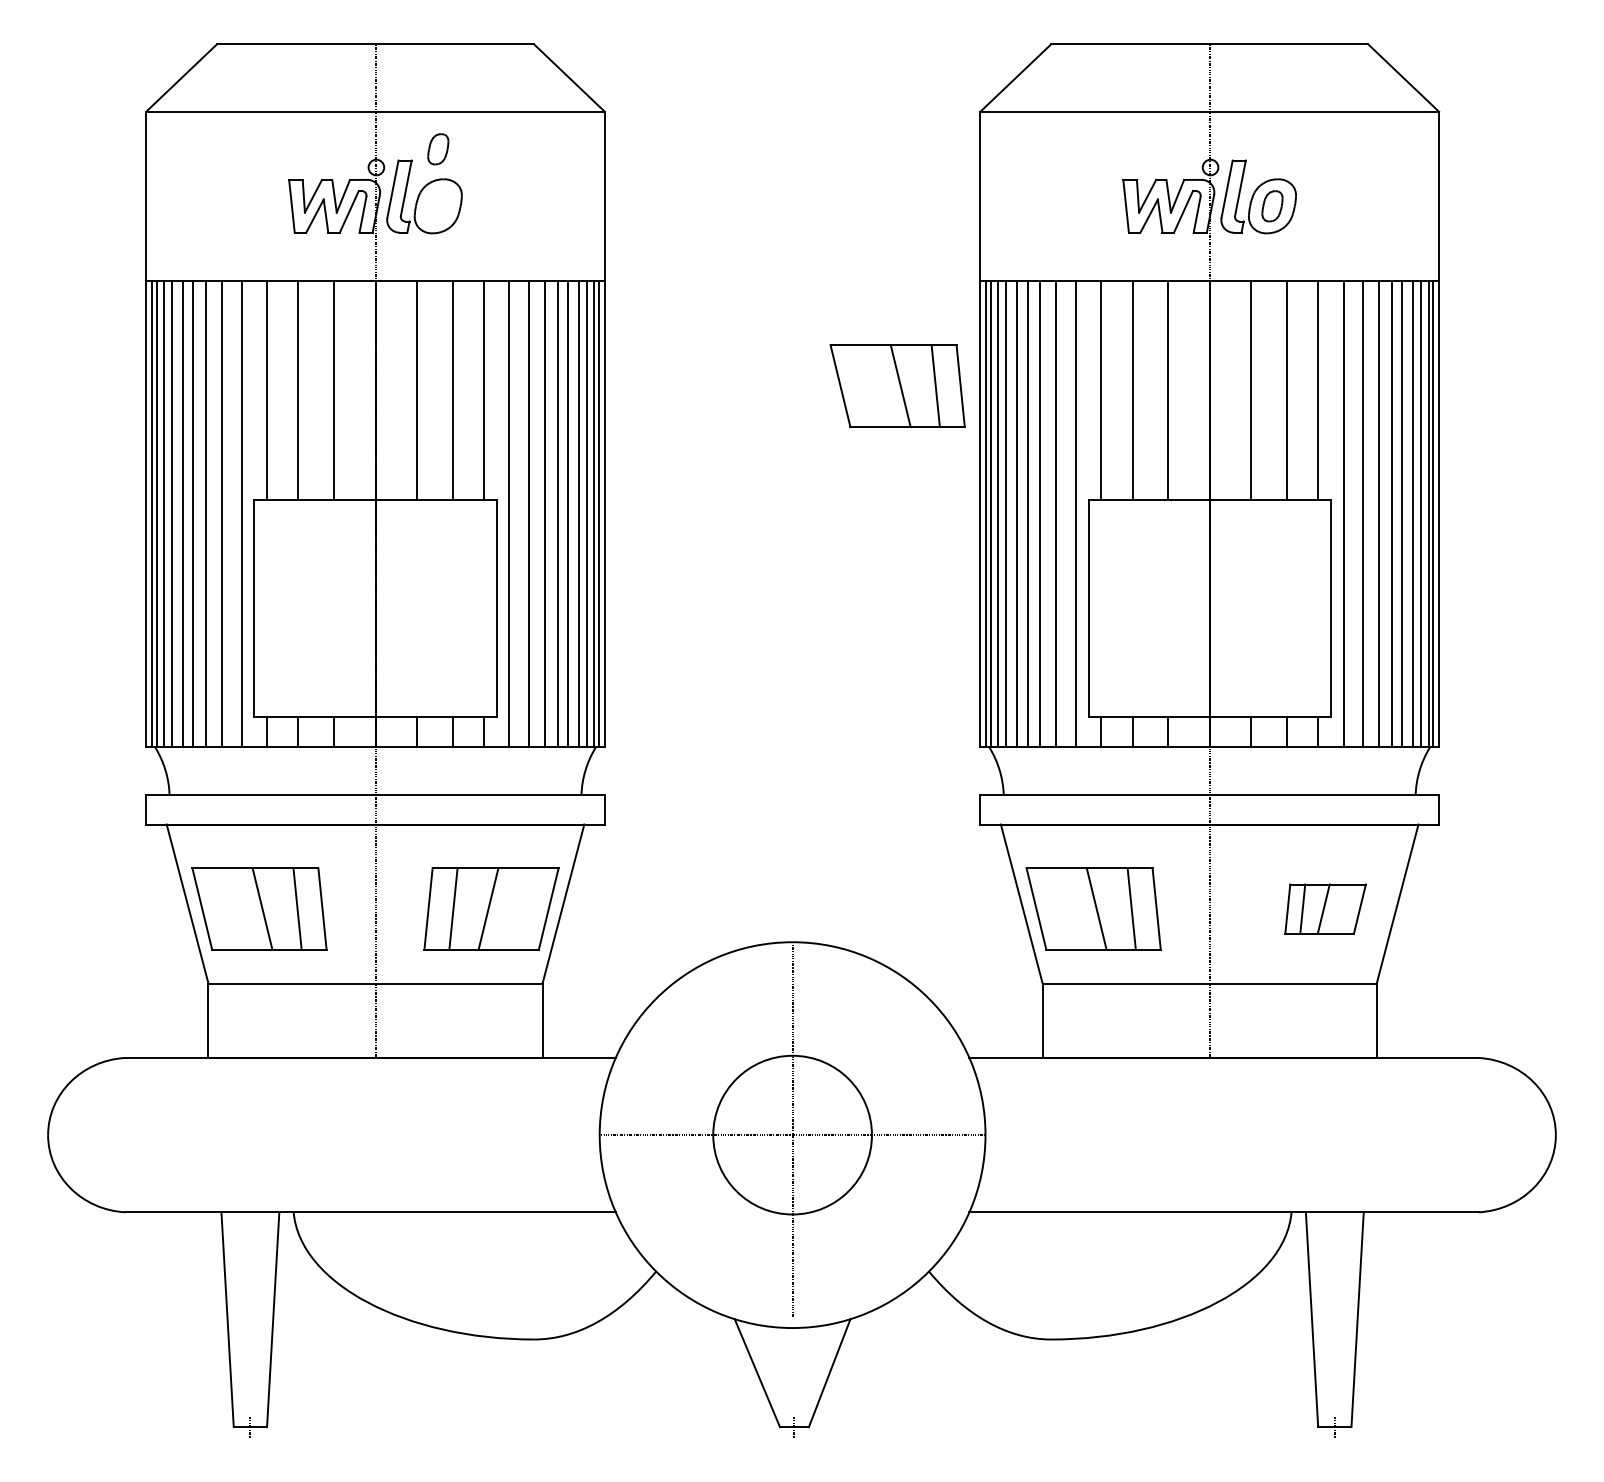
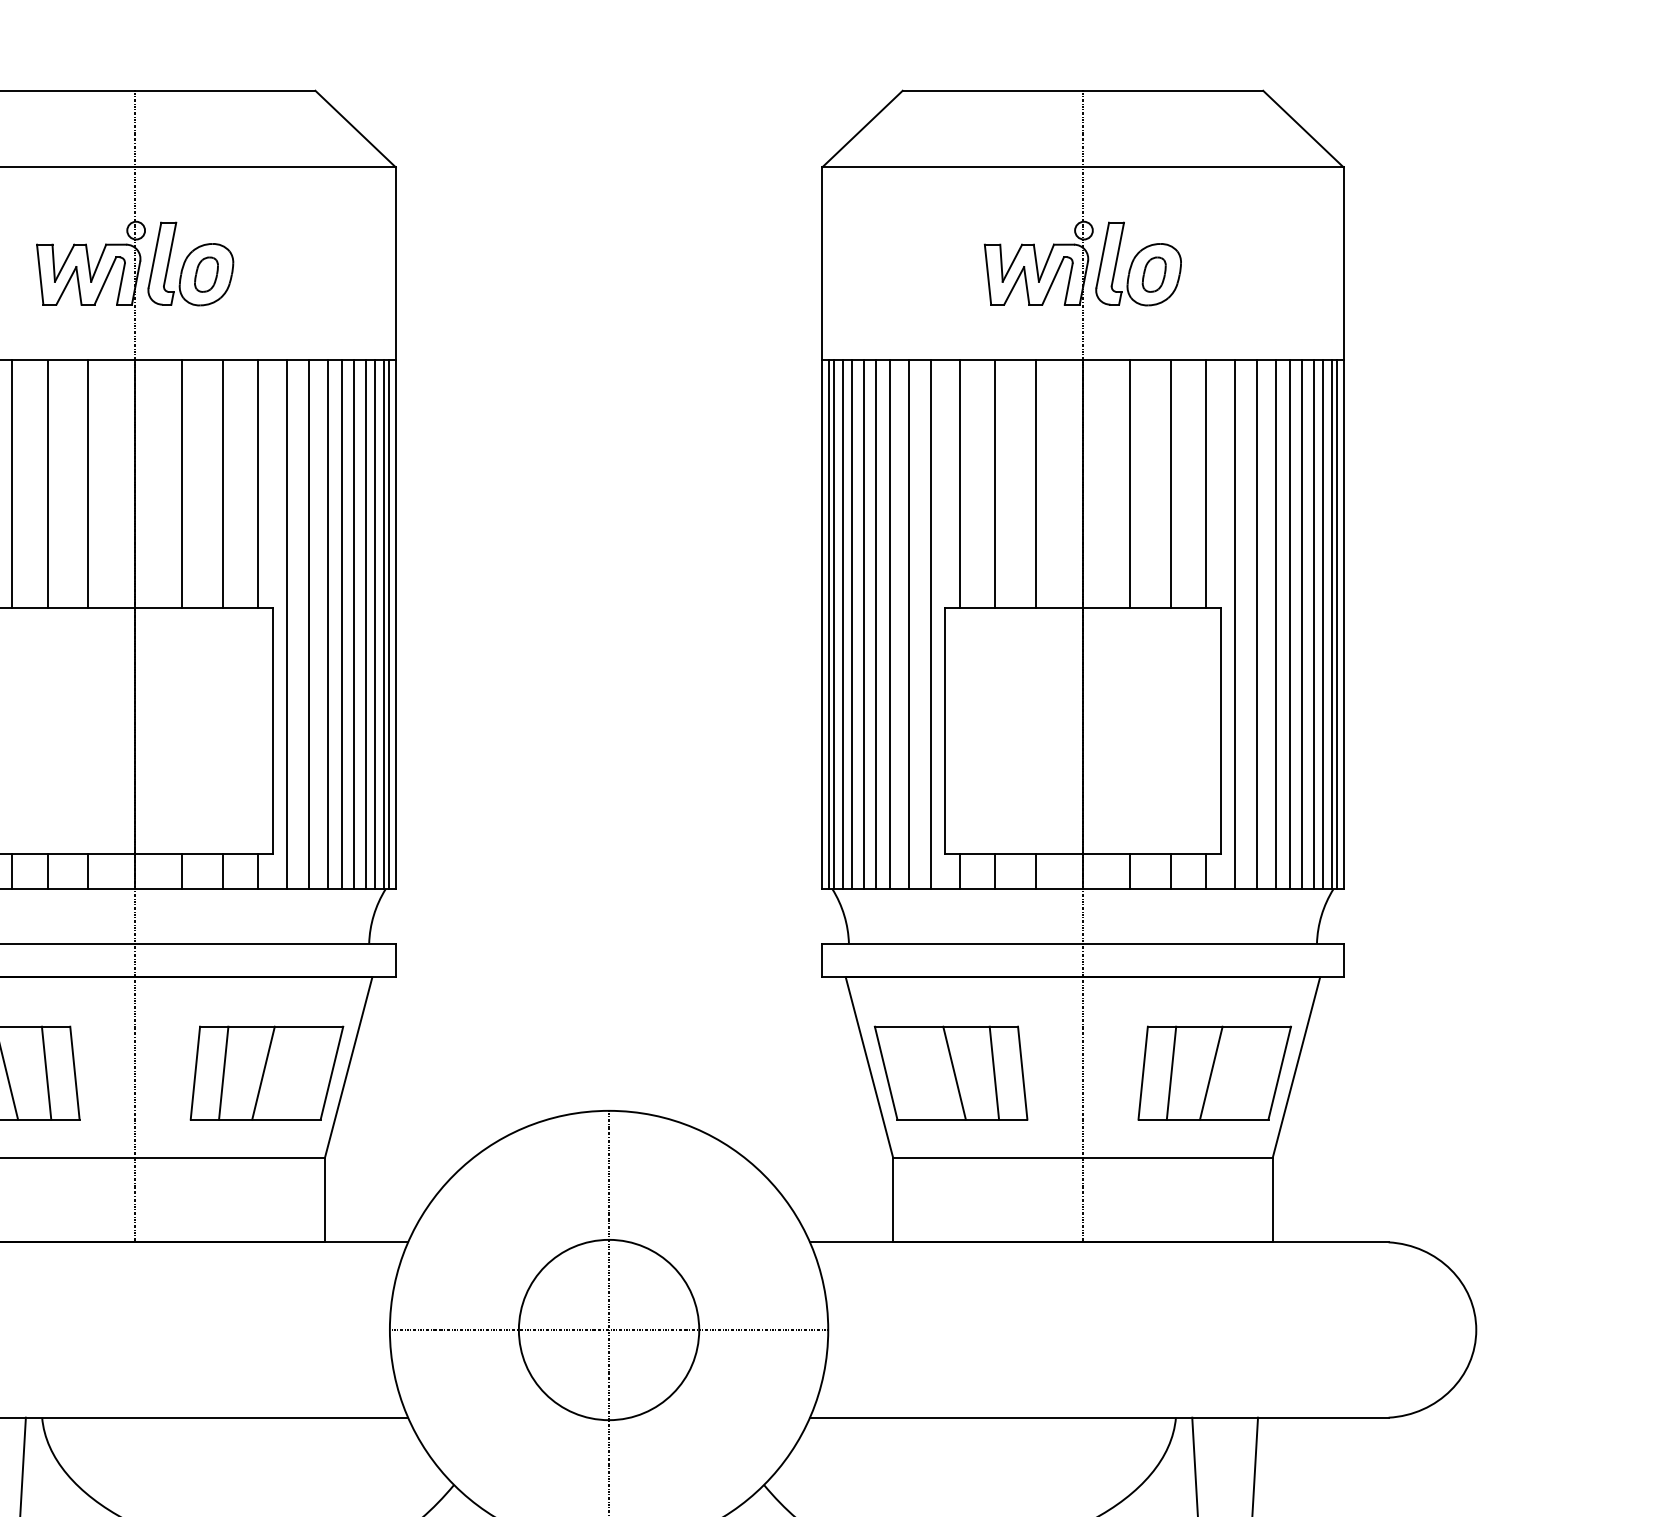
part: (438, 149) -> (206, 274), moved
part: (897, 385) -> (728, 478), removed
part: (1325, 908) -> (1214, 1072), size x1.67

